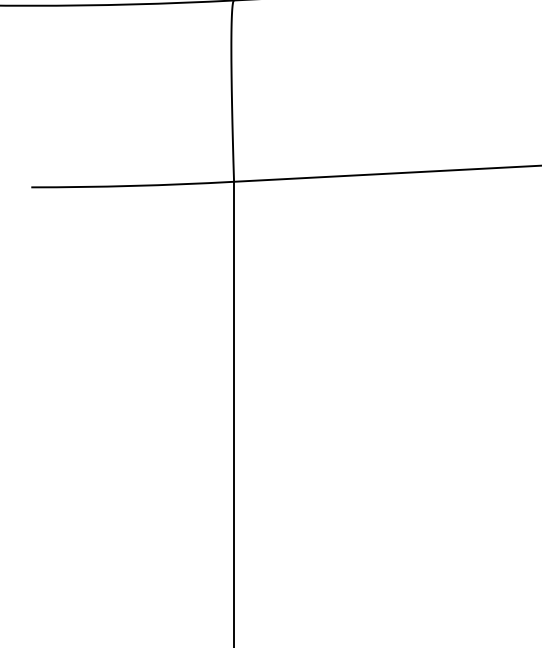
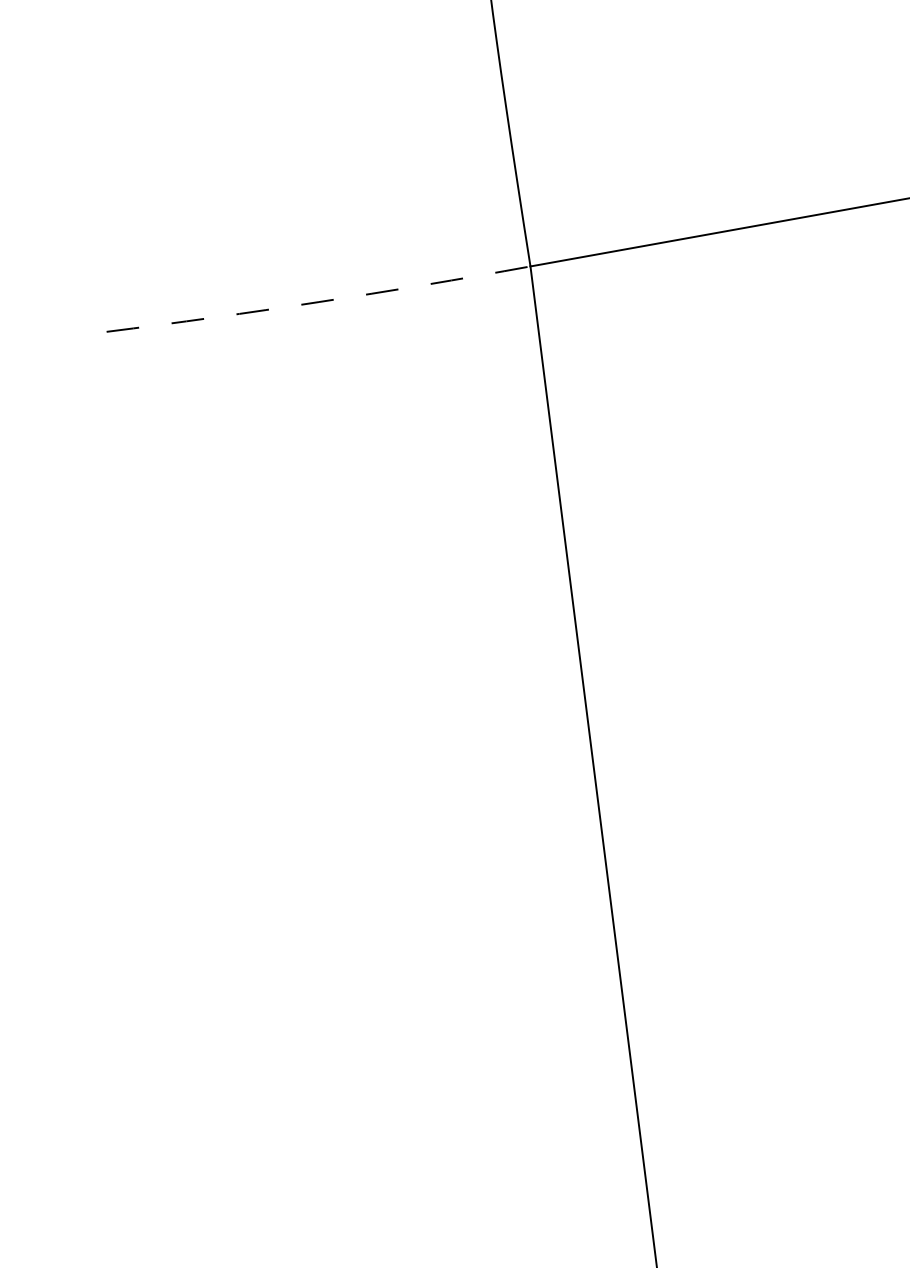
arc: (132, 185) -> (318, 301), solid -> dashed

